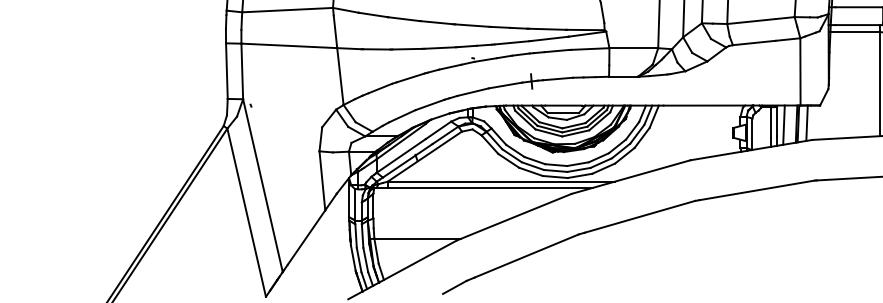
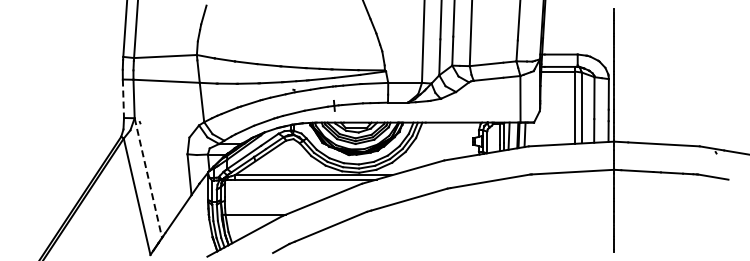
line: (226, 72) -> (123, 99), solid -> dashed
line: (263, 186) -> (148, 178), solid -> dashed

